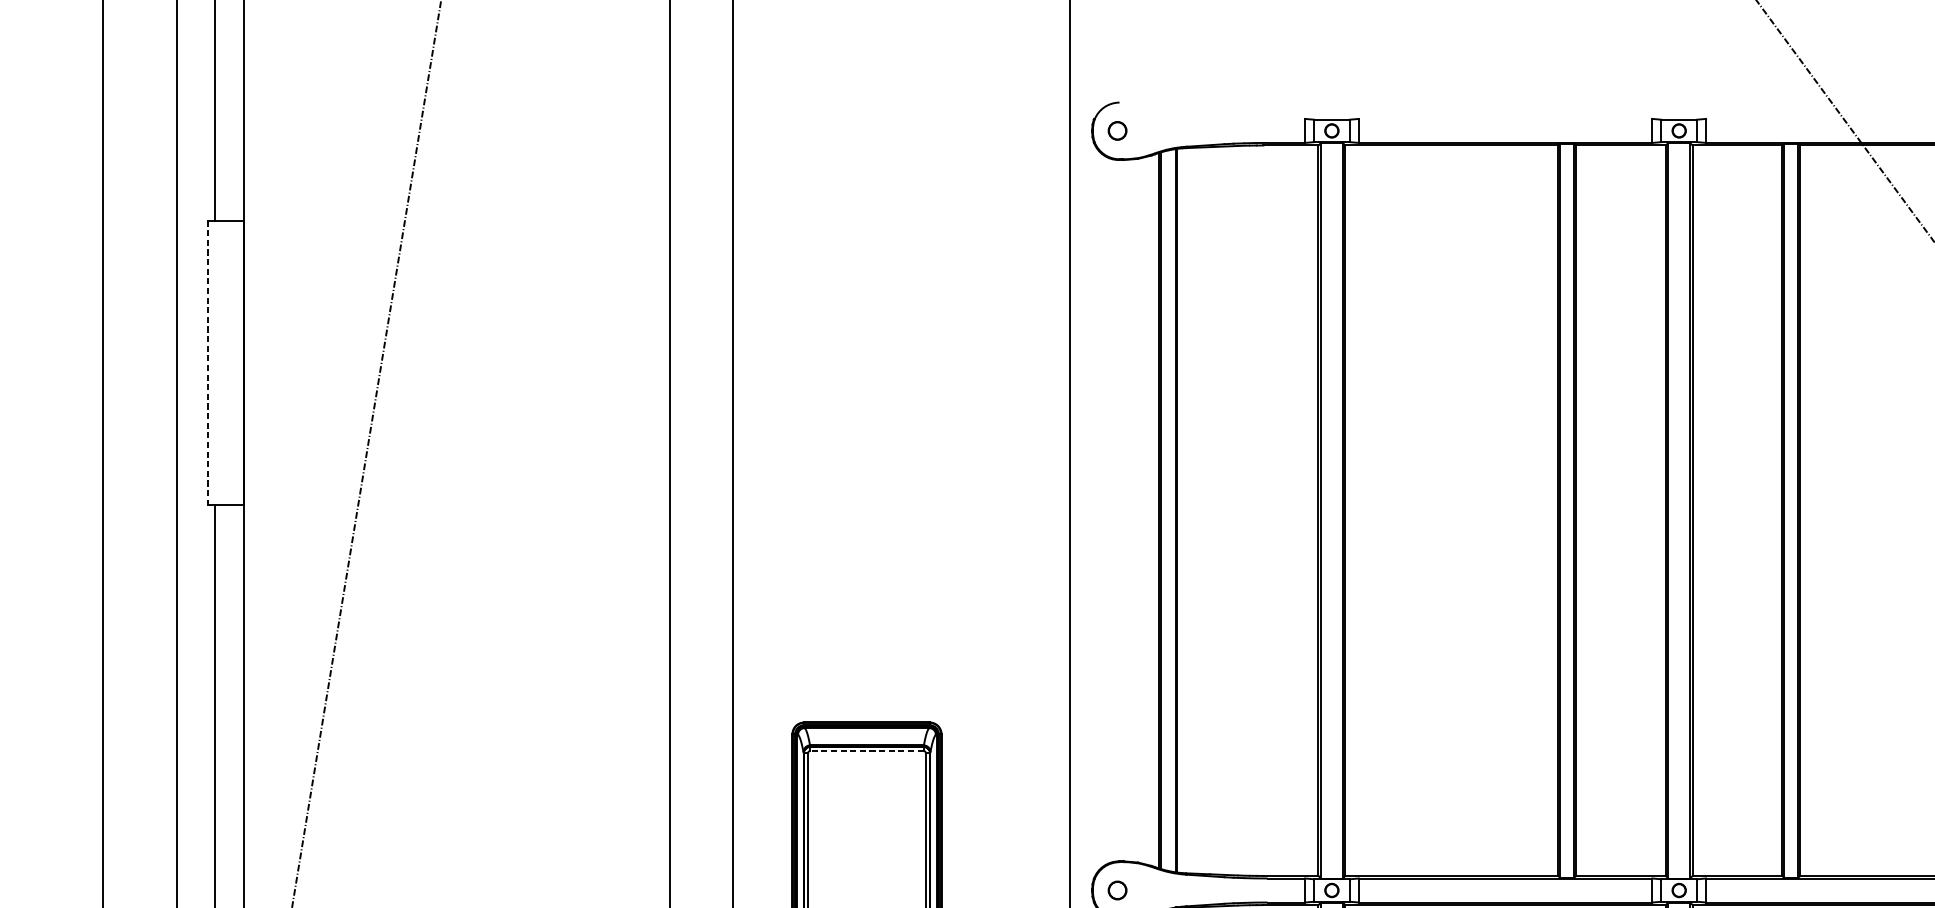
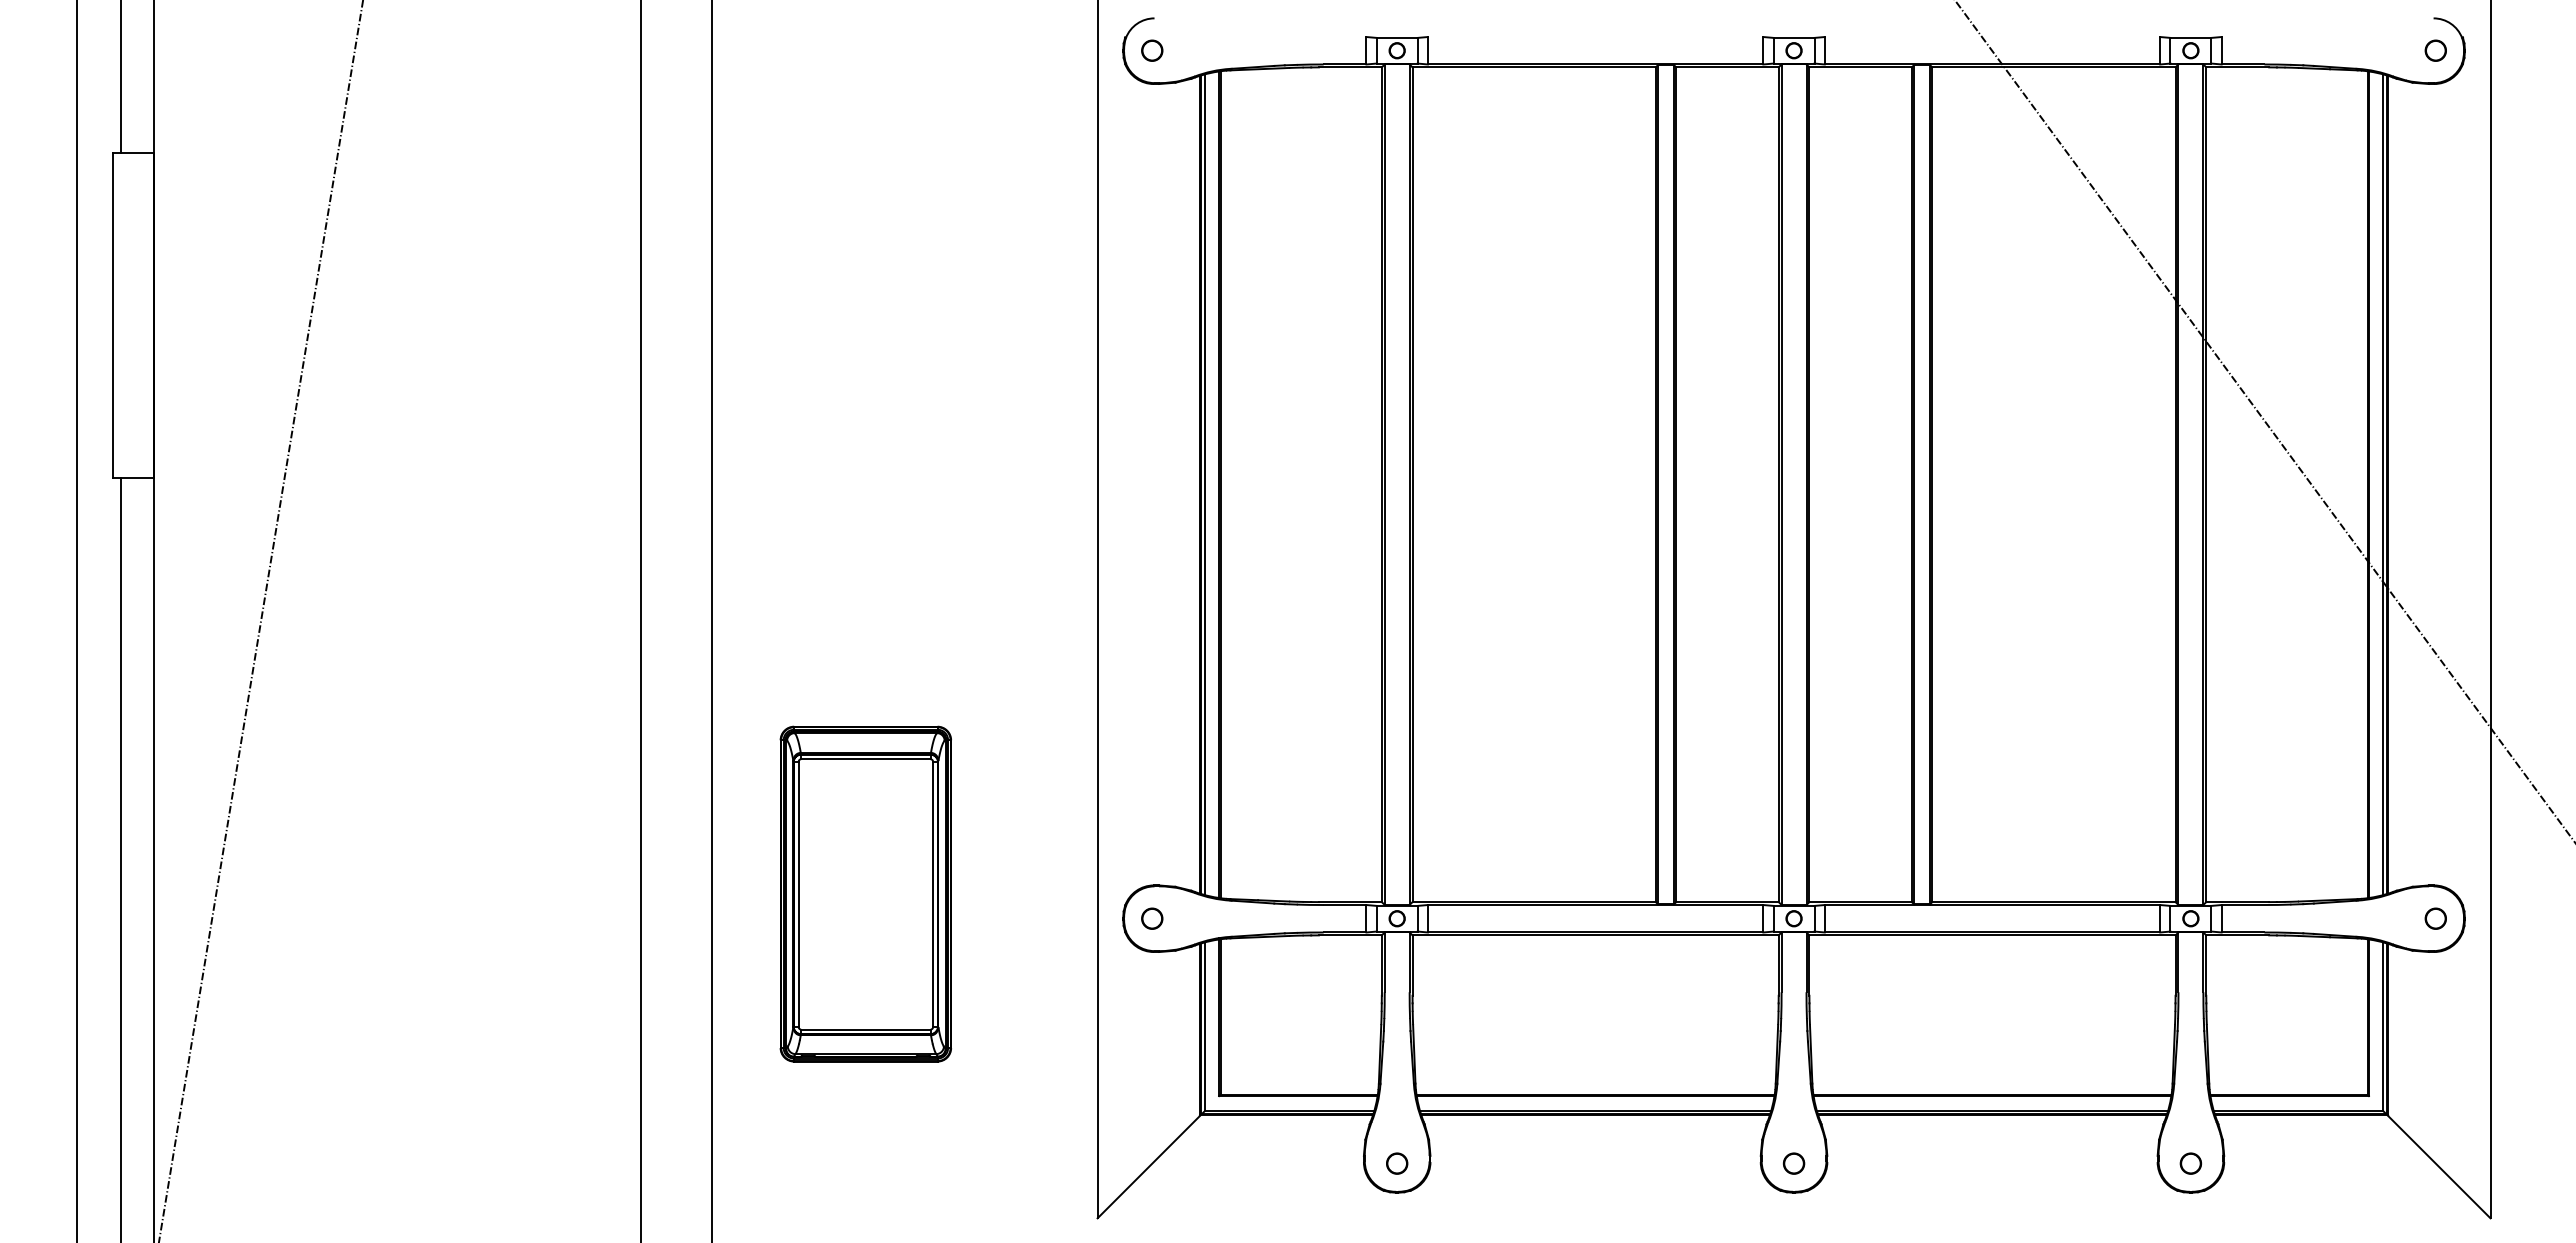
line: (208, 362) -> (113, 315), dashed -> solid
line: (1164, 510) -> (1205, 484), added
line: (866, 751) -> (865, 759), dashed -> solid

